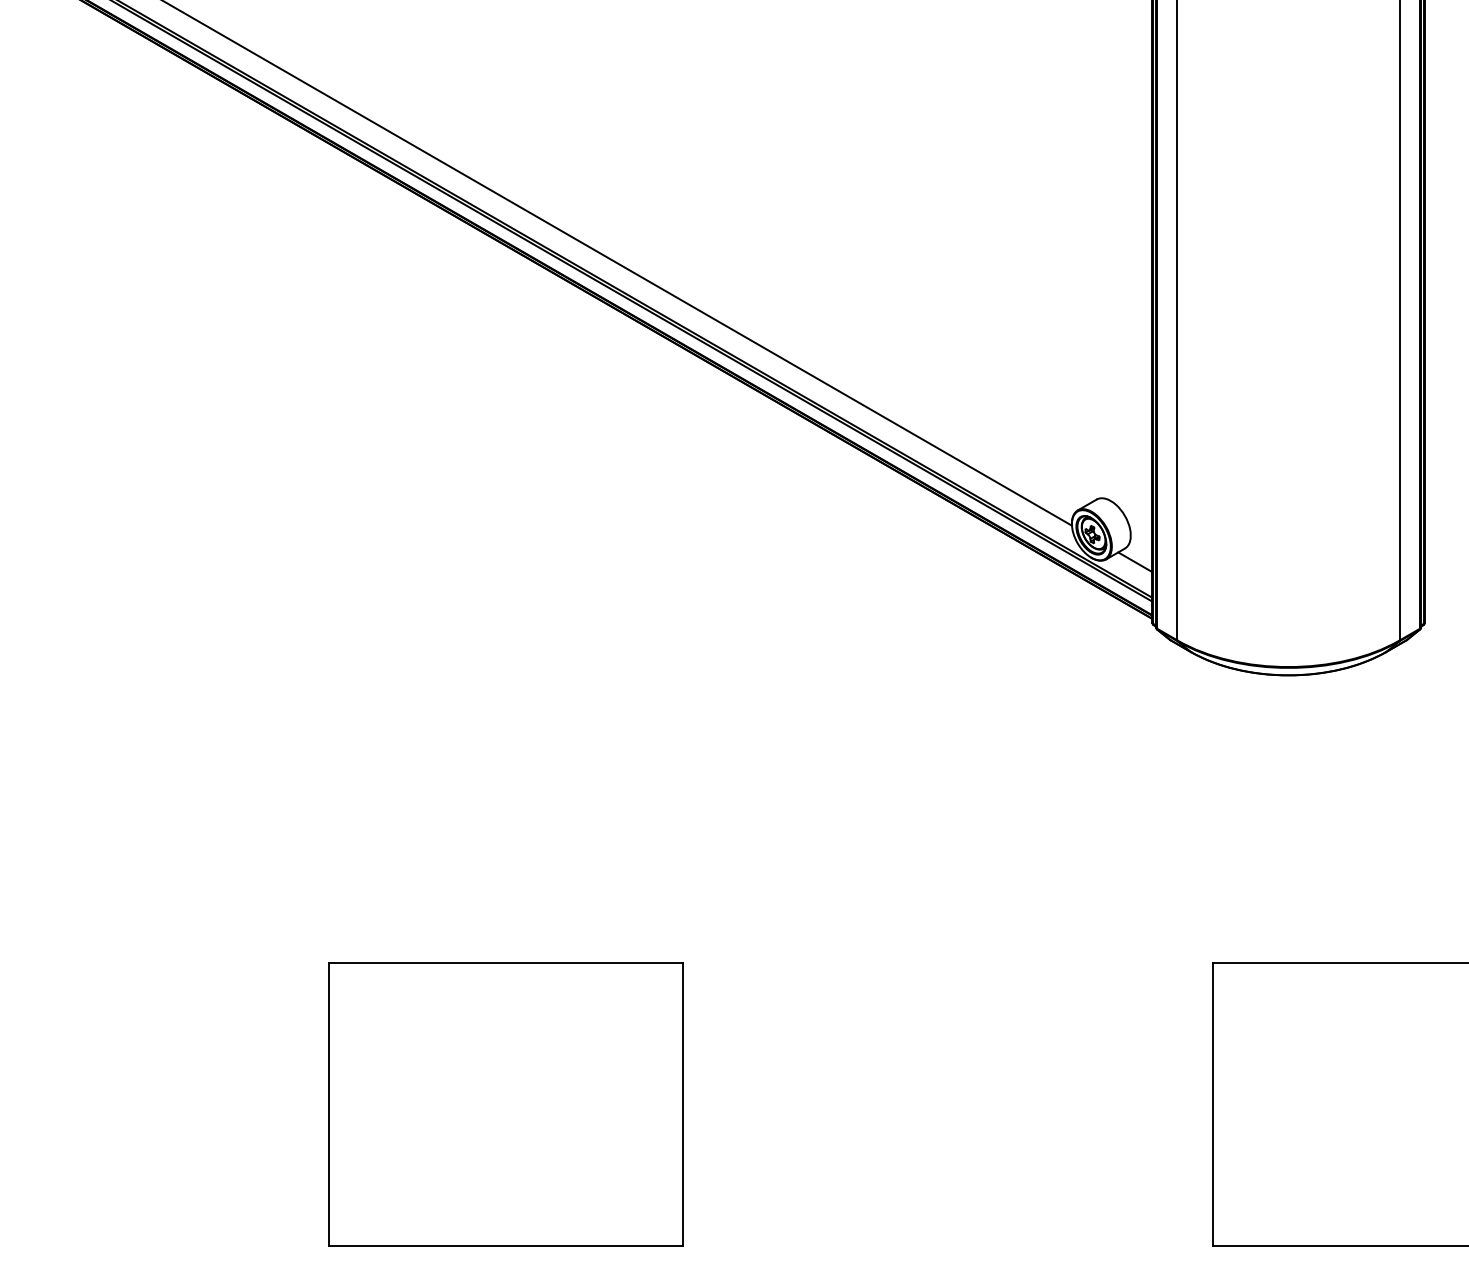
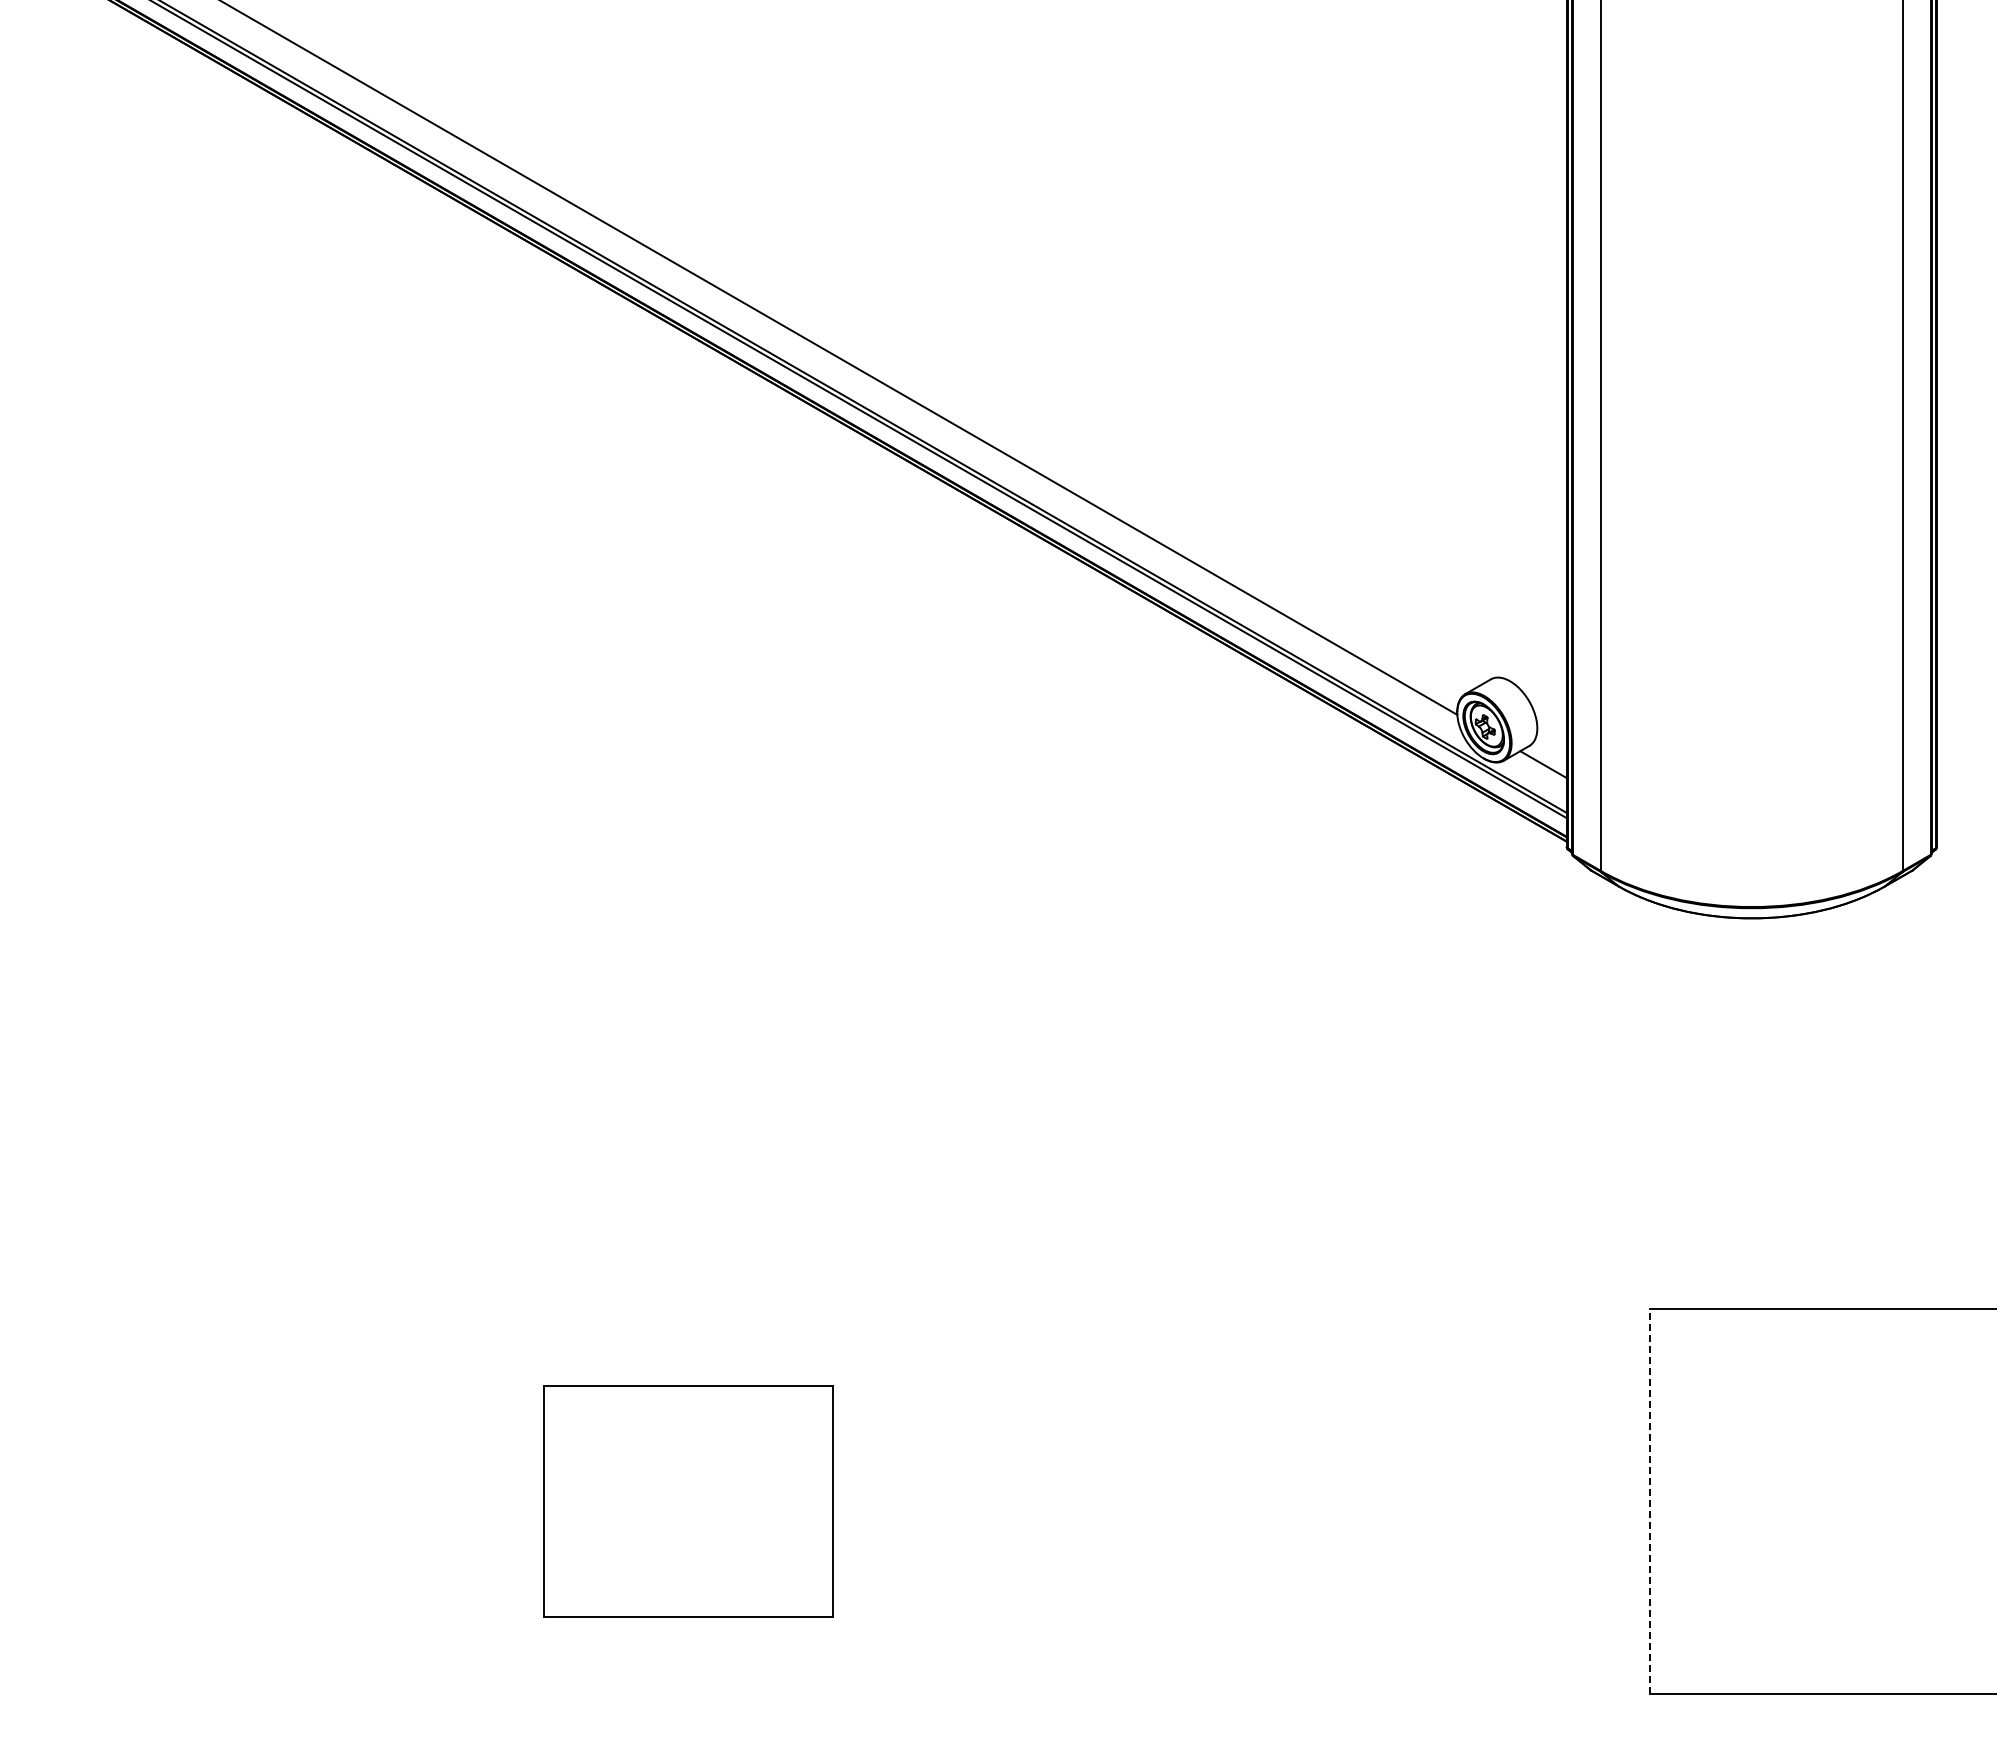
line: (1213, 1103) -> (1649, 1500), solid -> dashed
part: (506, 1104) -> (688, 1501), size x0.6

